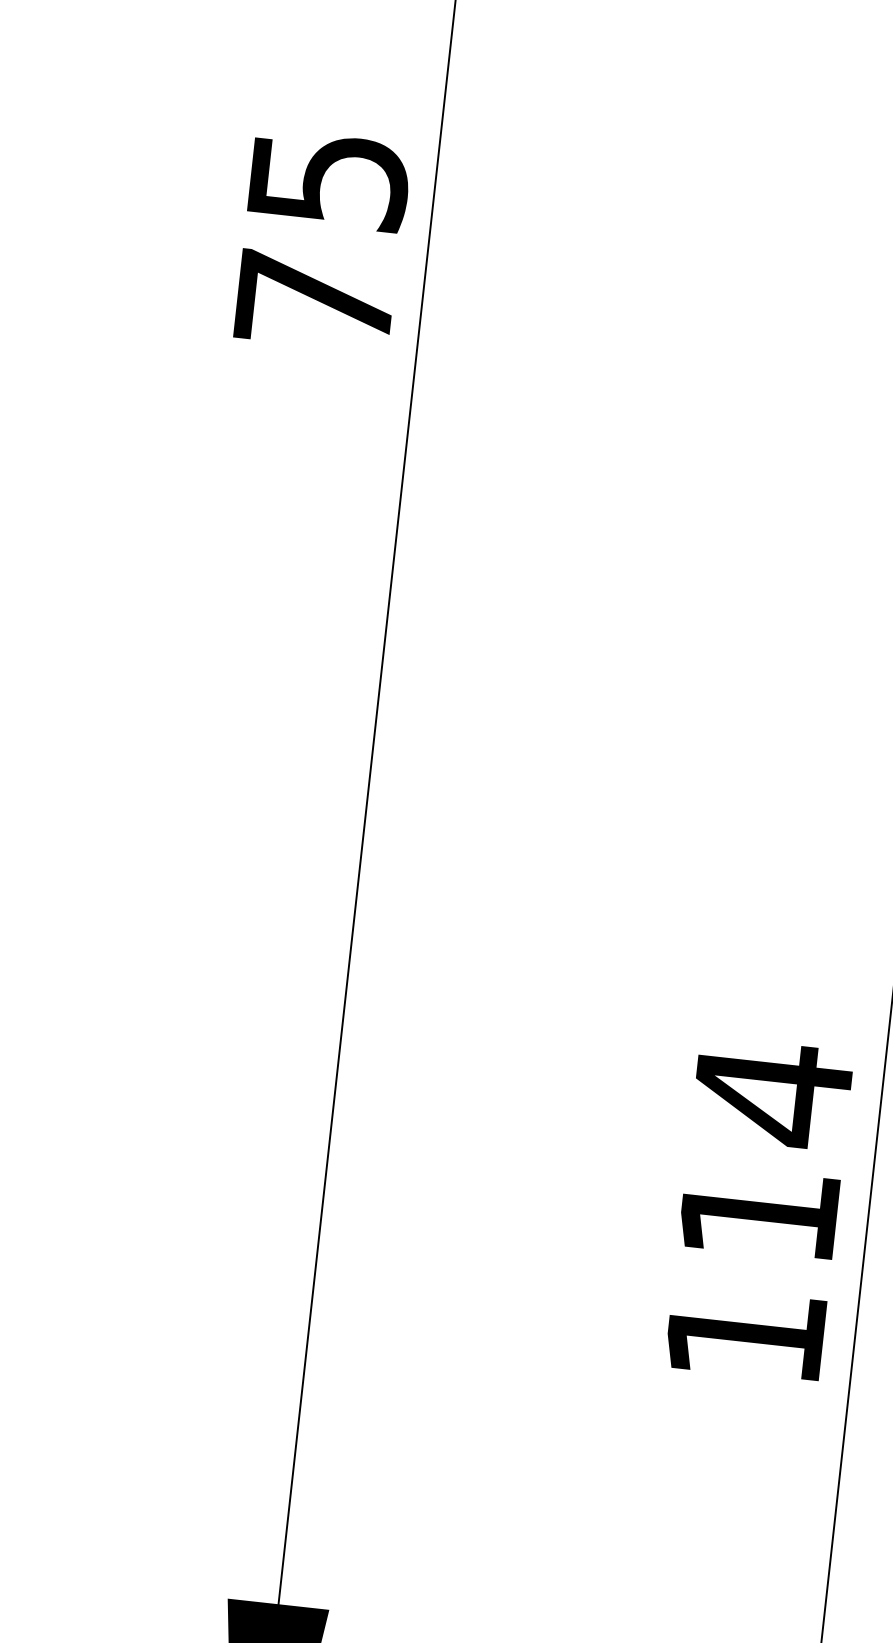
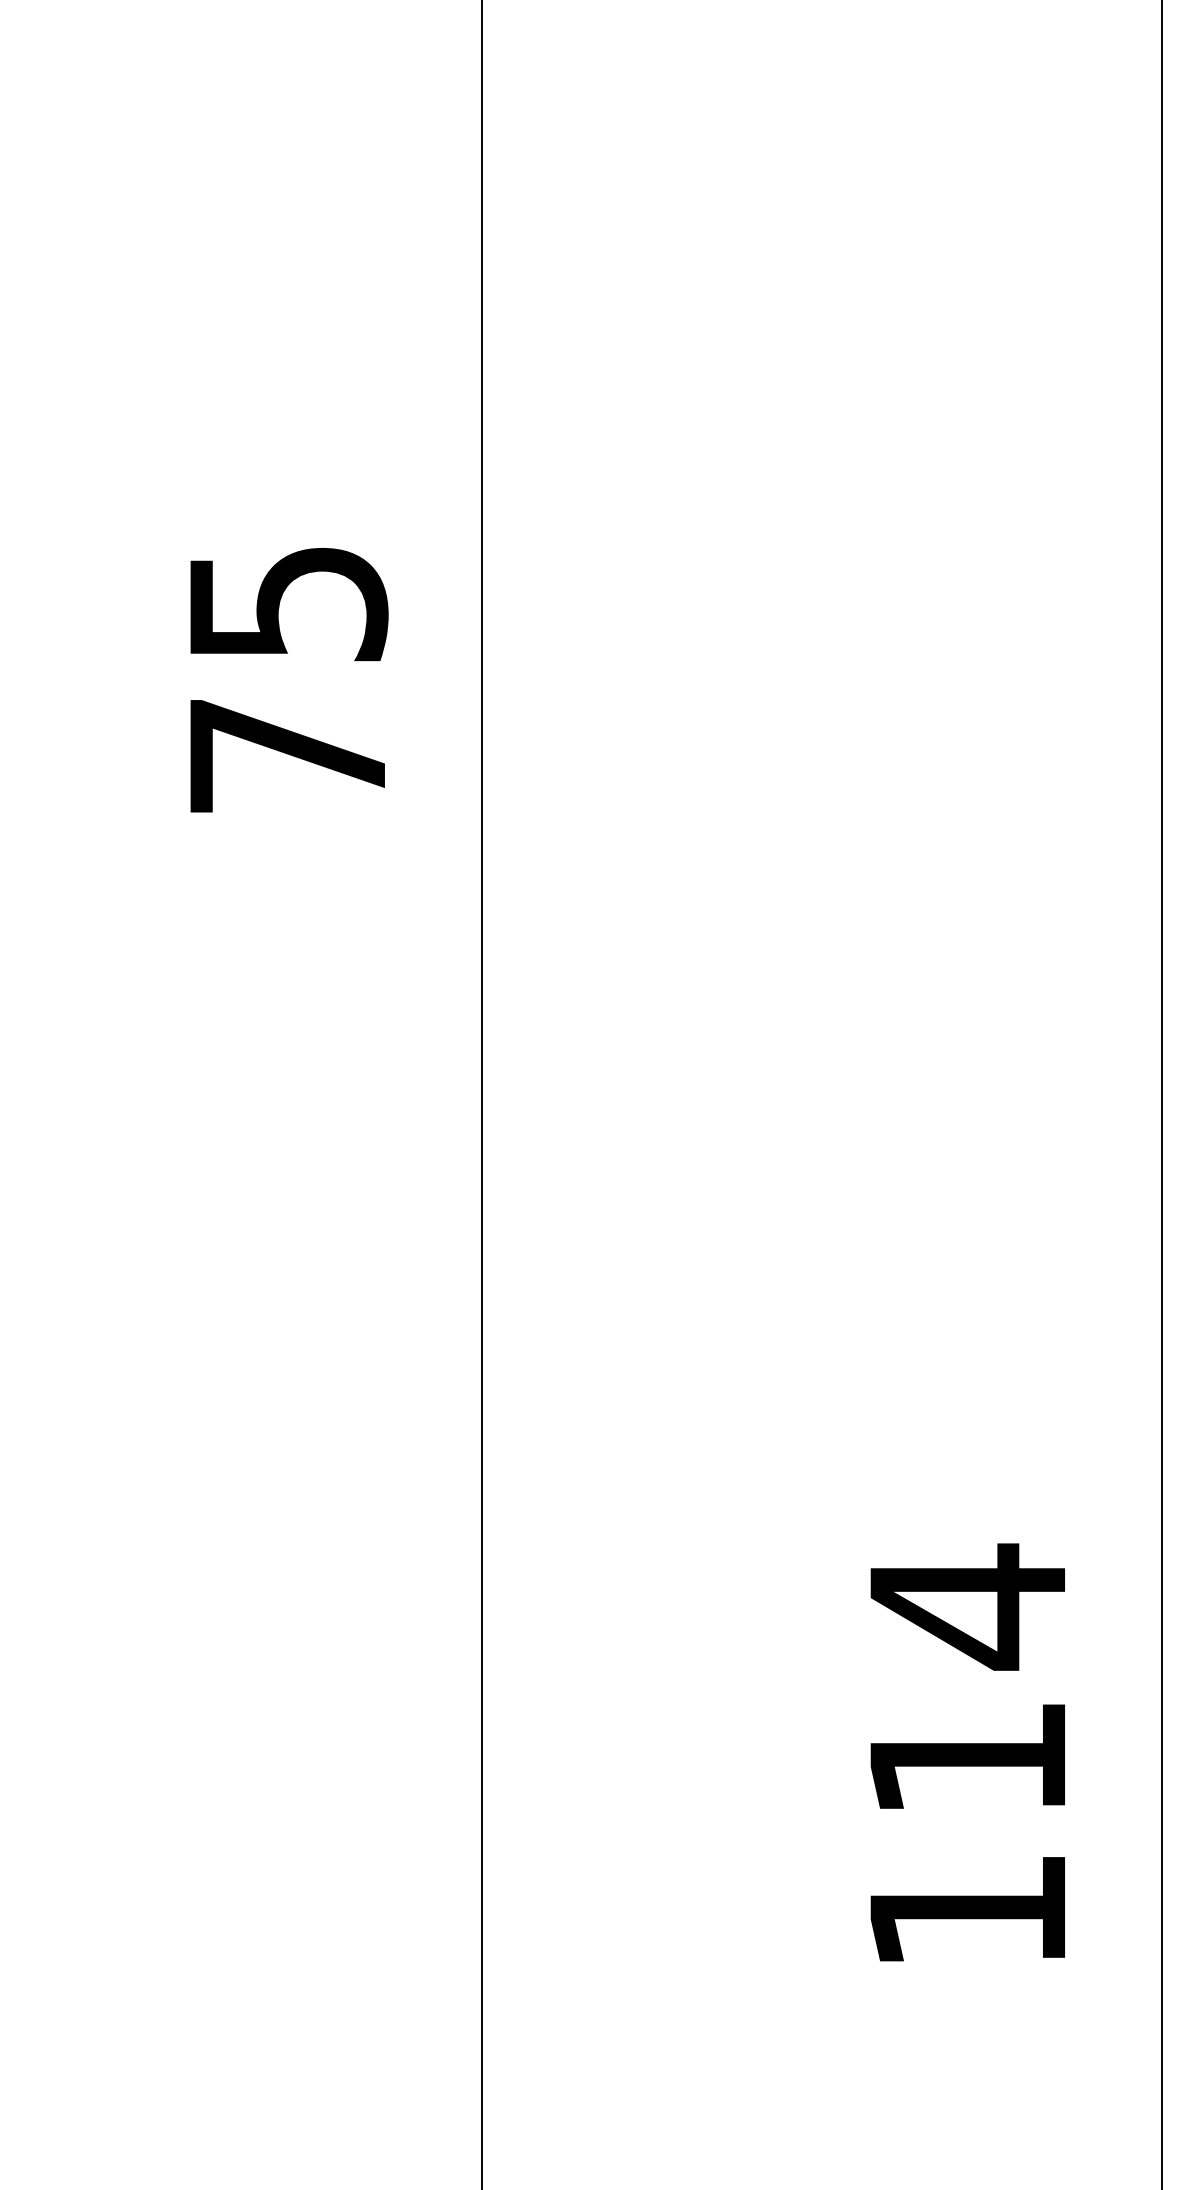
text: (323, 241) -> (289, 680), moved
text: (759, 1209) -> (967, 1752), moved

